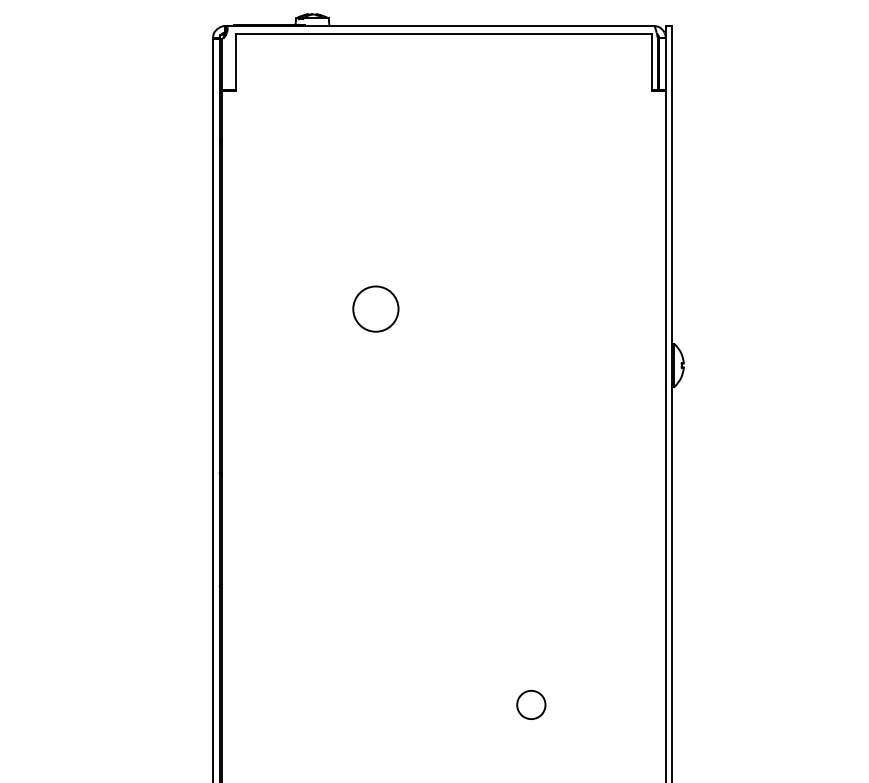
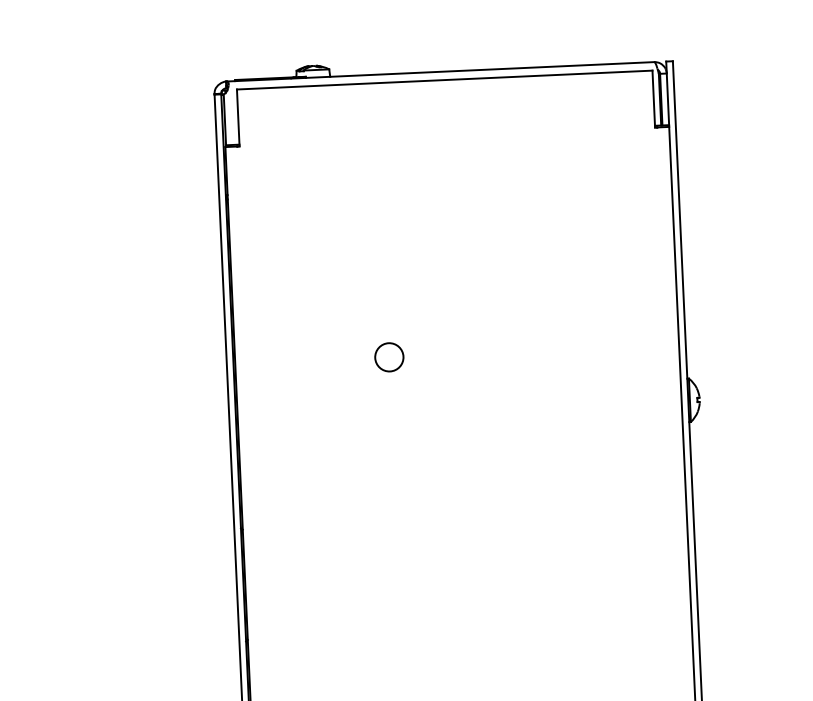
circle: (375, 308) -> (389, 356), size x0.62

